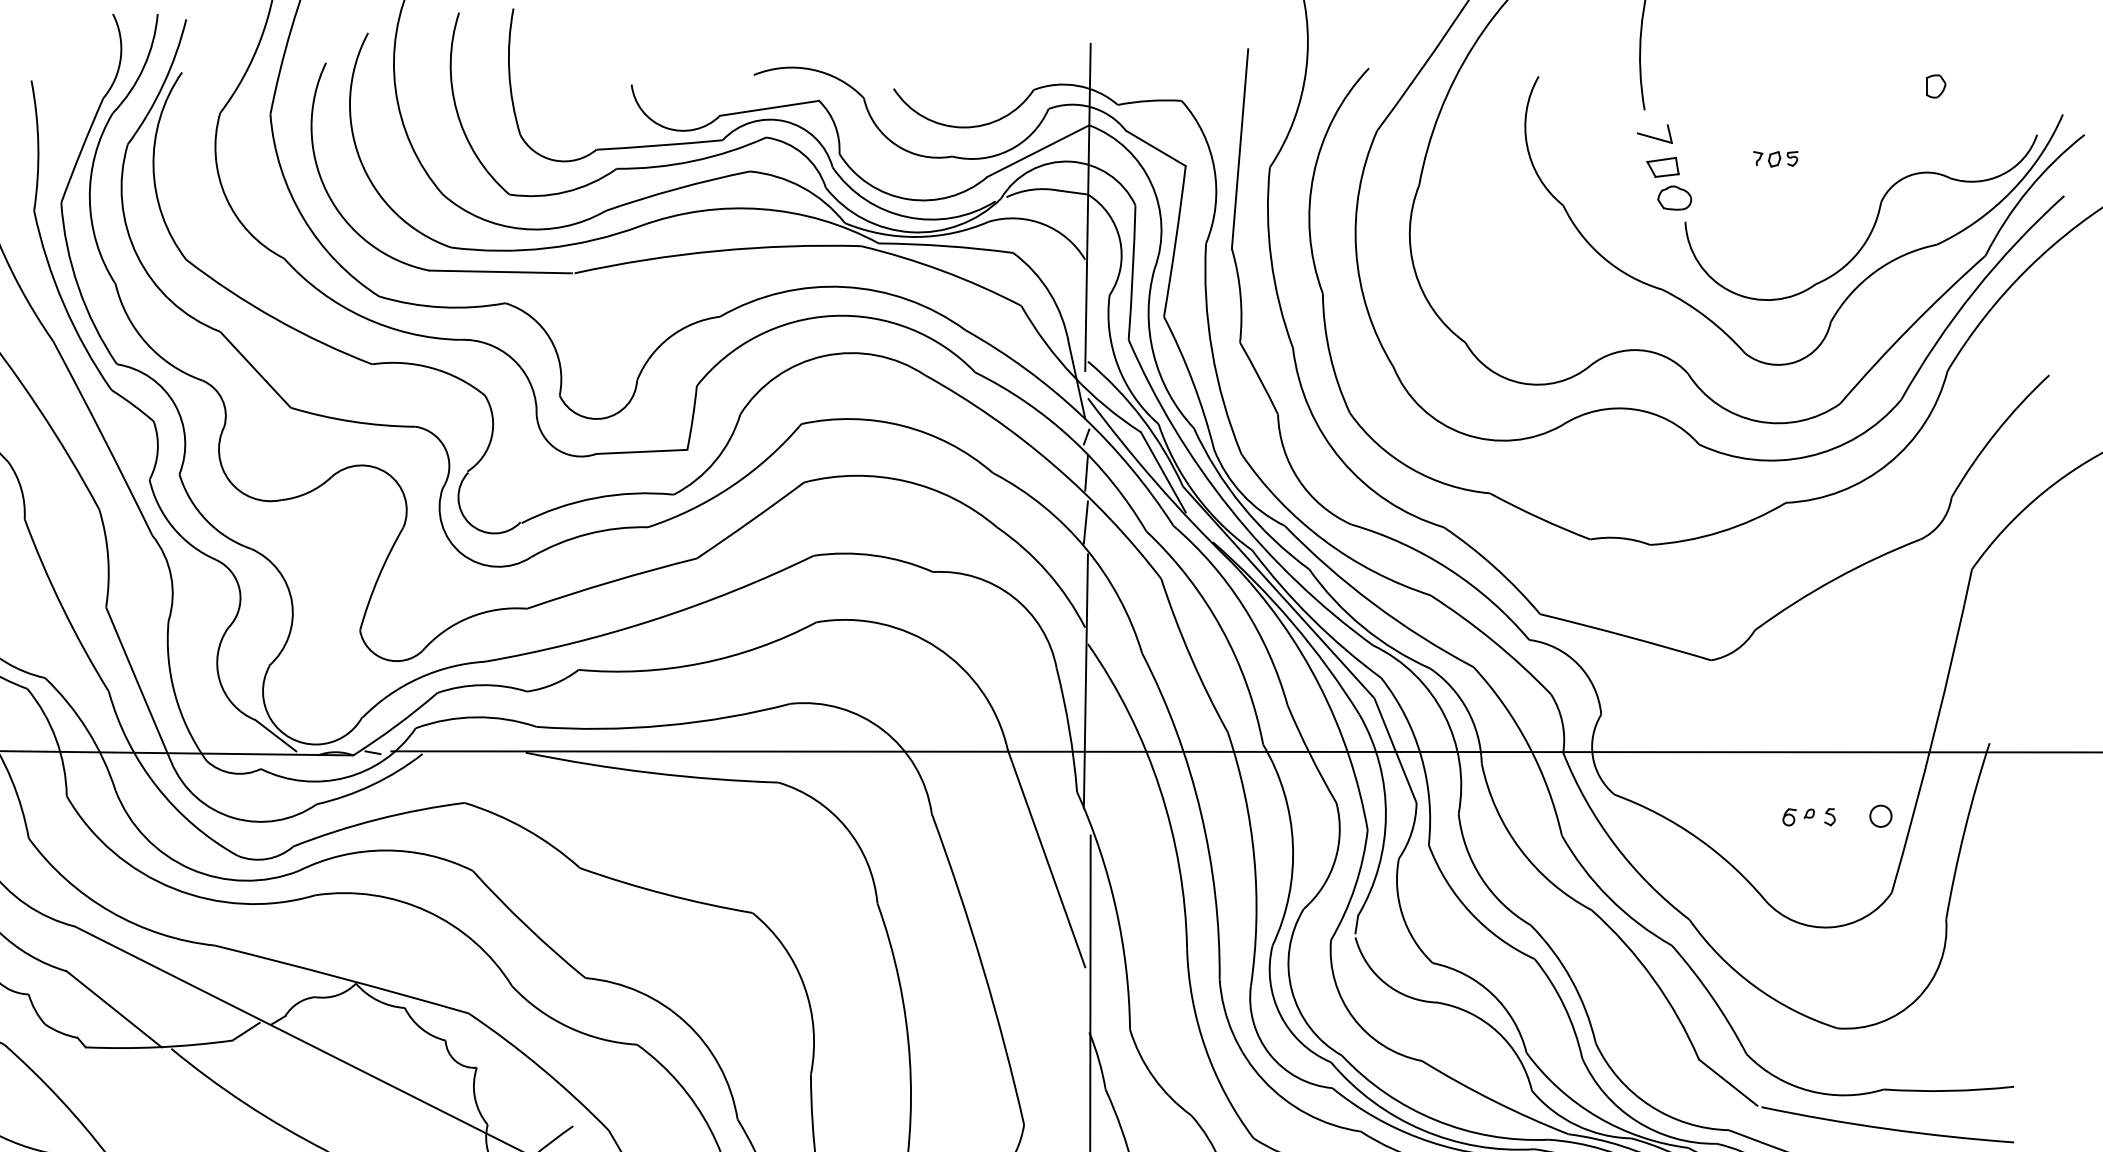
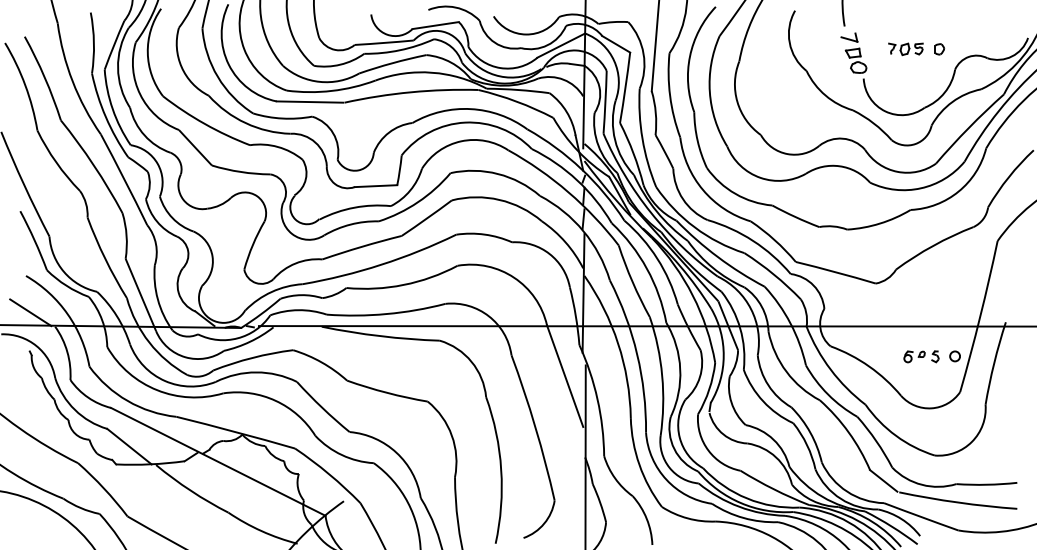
part: (1935, 86) -> (939, 49), moved
part: (1774, 159) -> (905, 49), size x1.67
part: (1809, 816) -> (921, 356), size x1.43

